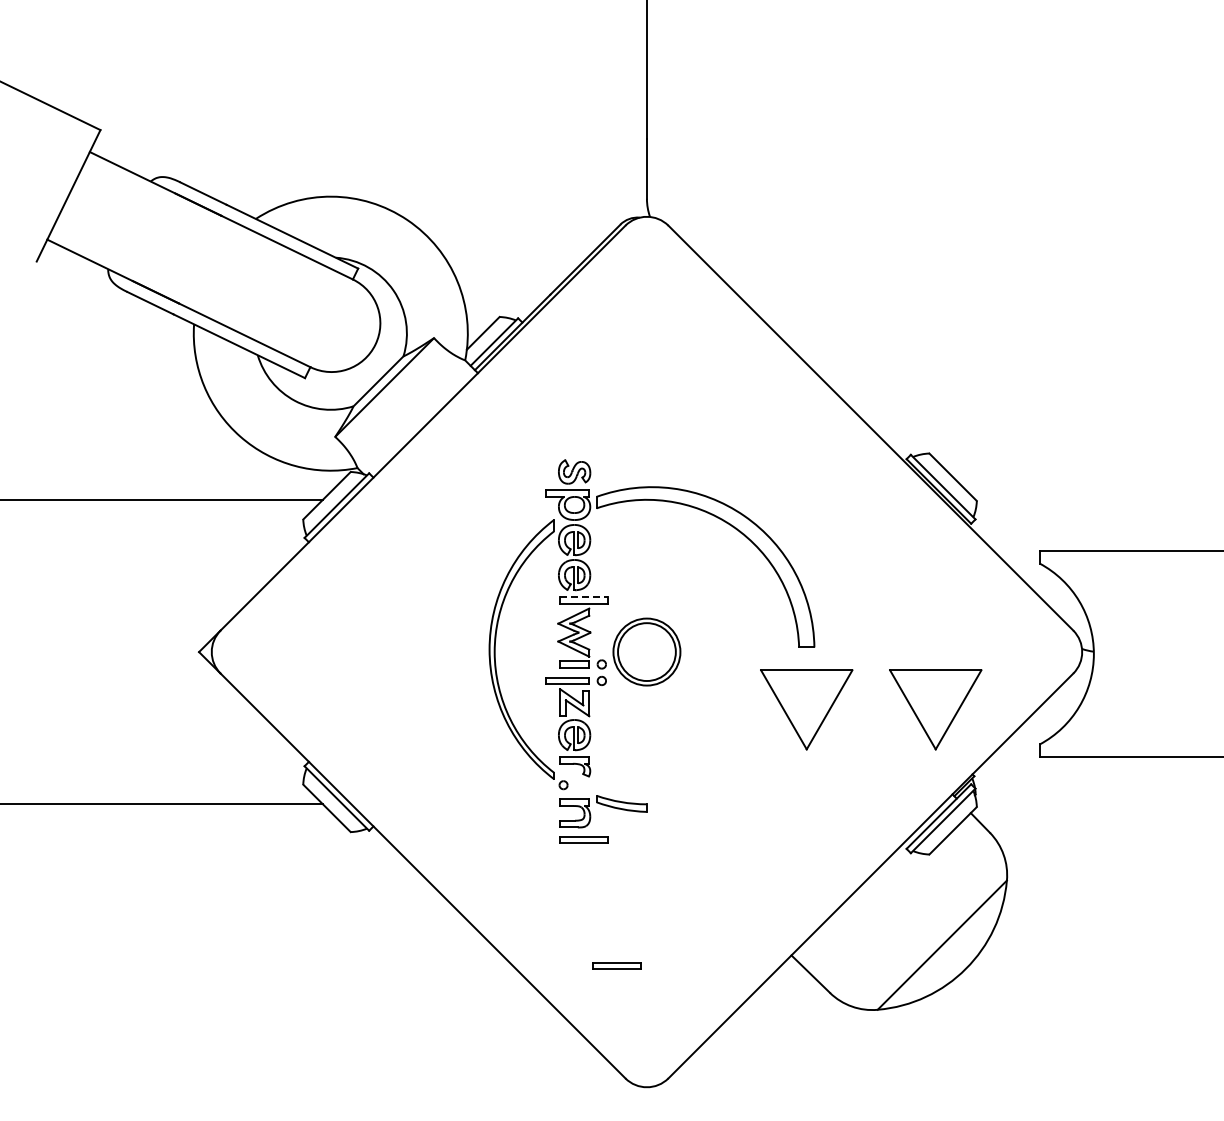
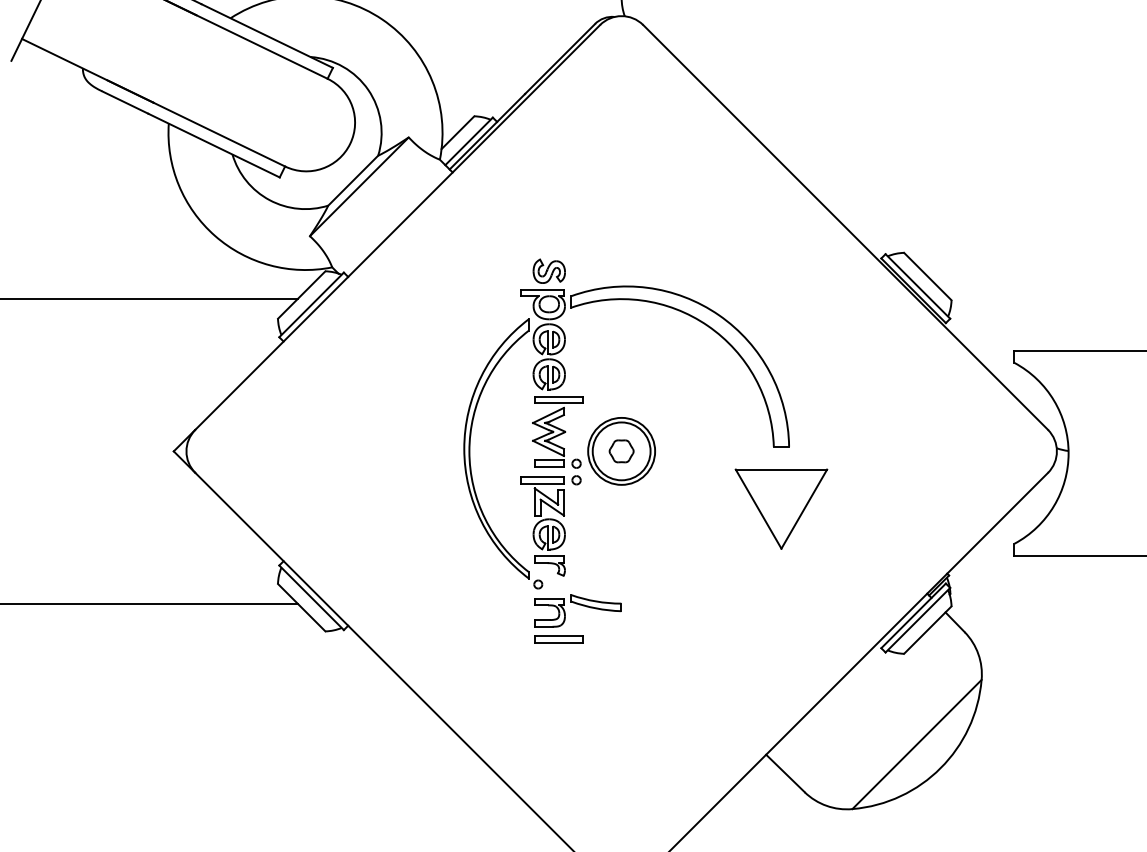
line: (583, 597) -> (558, 396), dashed -> solid
part: (646, 651) -> (621, 450), added
part: (935, 709) -> (910, 508), removed
part: (616, 965) -> (591, 764), removed

